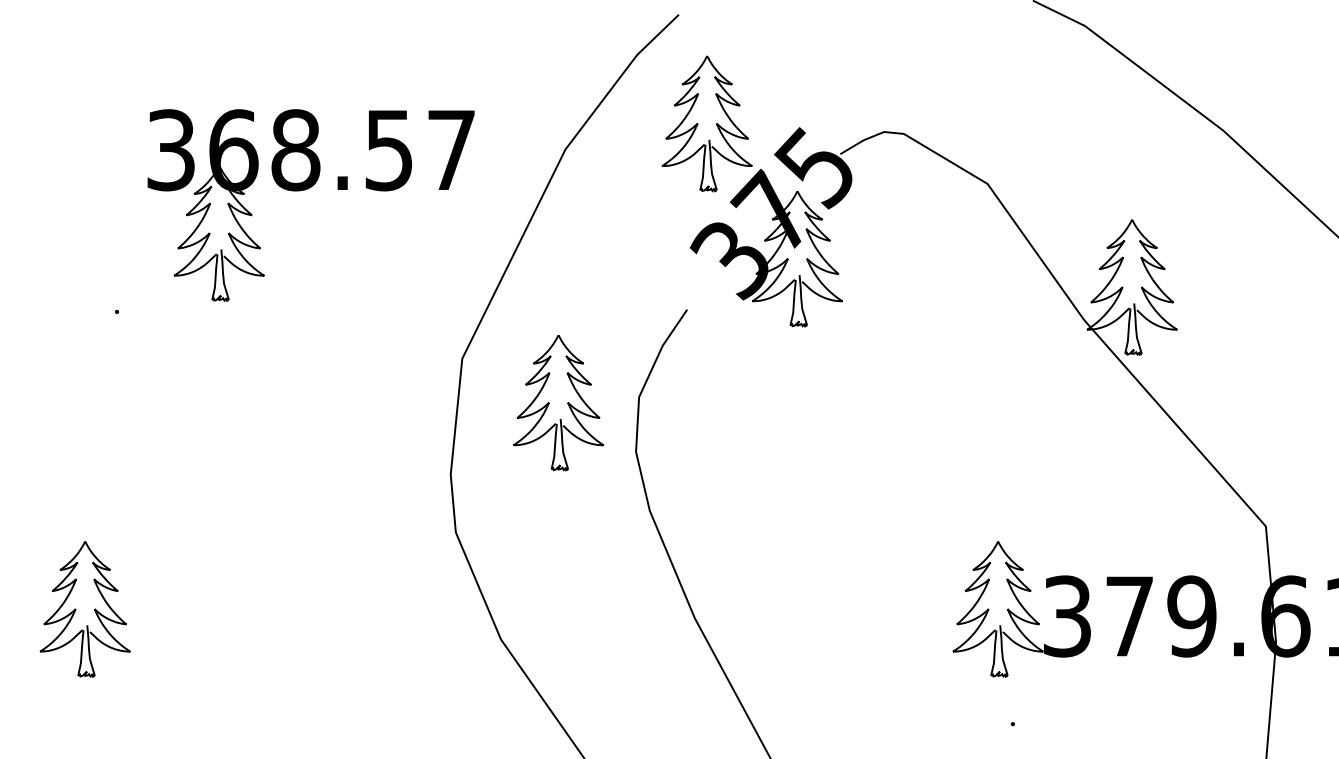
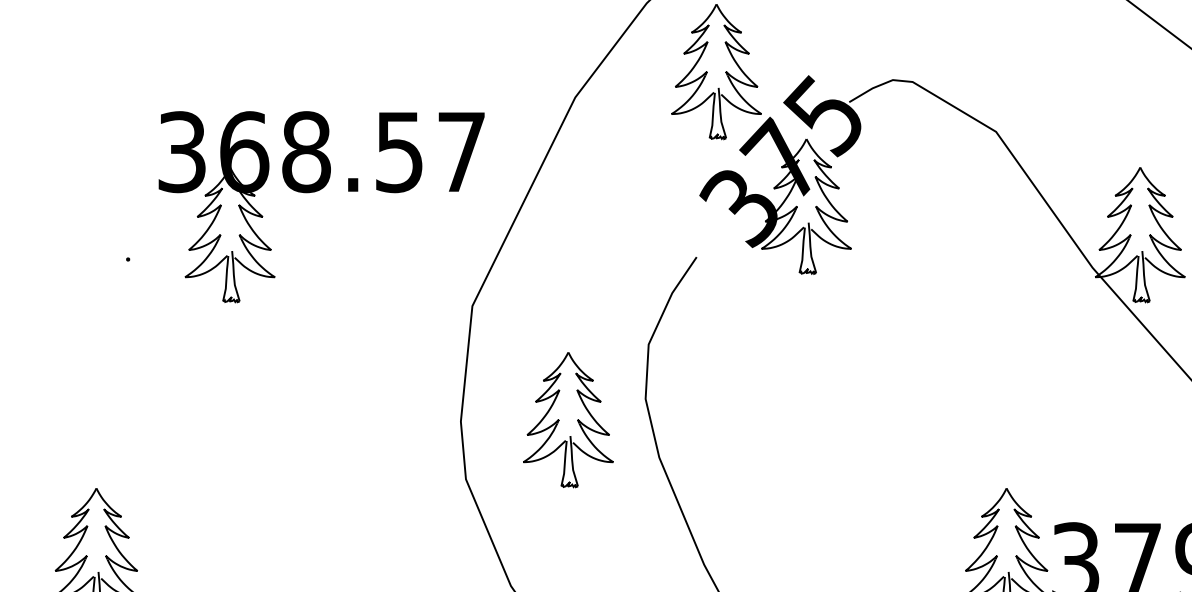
part: (305, 190) -> (316, 192), moved
part: (558, 403) -> (568, 420), moved

